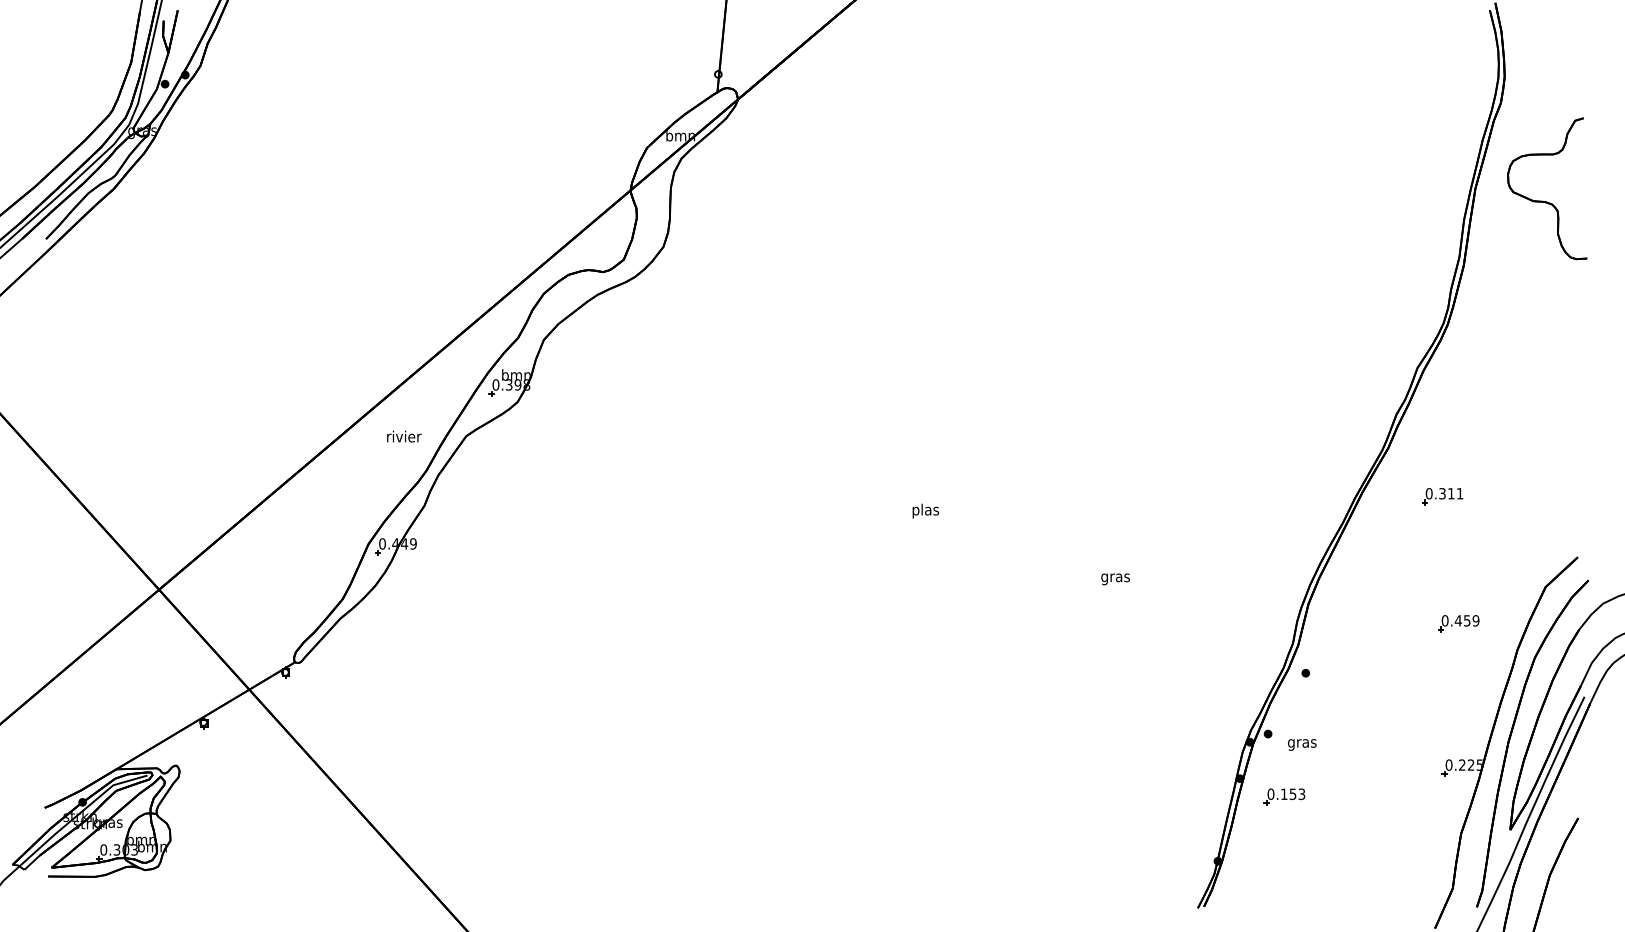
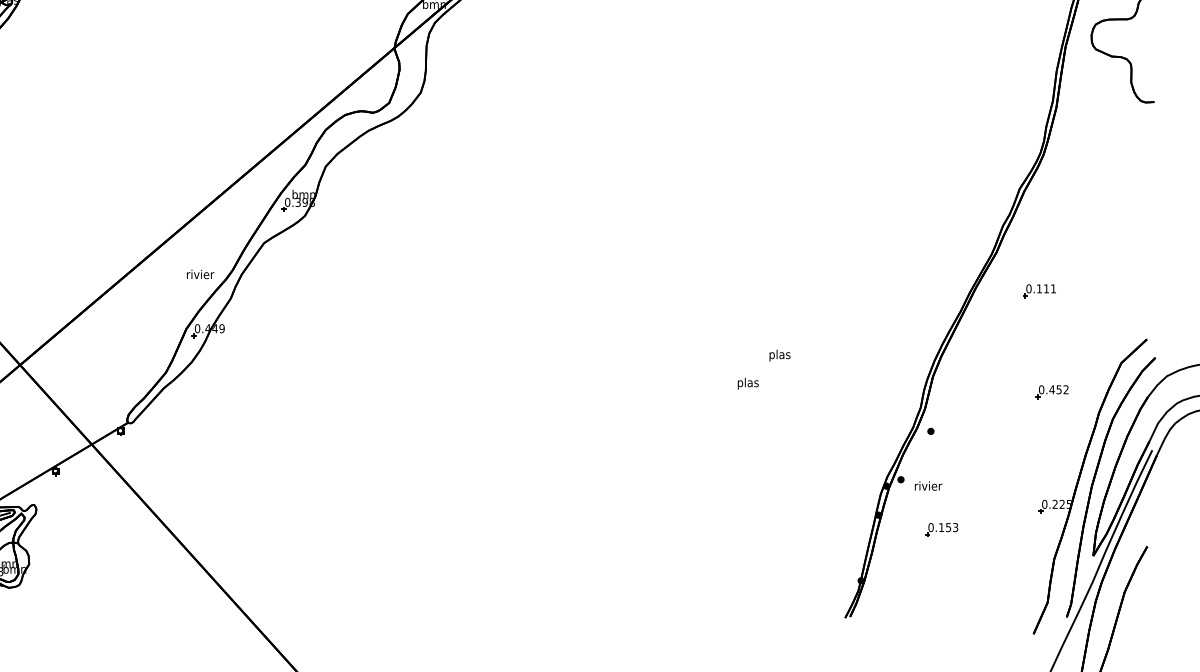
text: (404, 436) -> (200, 274), moved
text: (1442, 493) -> (1039, 288), 0.311 -> 0.111
text: (925, 510) -> (748, 383), moved
text: (1115, 577) -> (779, 355), gras -> plas
text: (1475, 620) -> (1065, 389), 0.459 -> 0.452
text: (1302, 743) -> (928, 487), gras -> rivier
part: (1284, 796) -> (941, 529), moved

